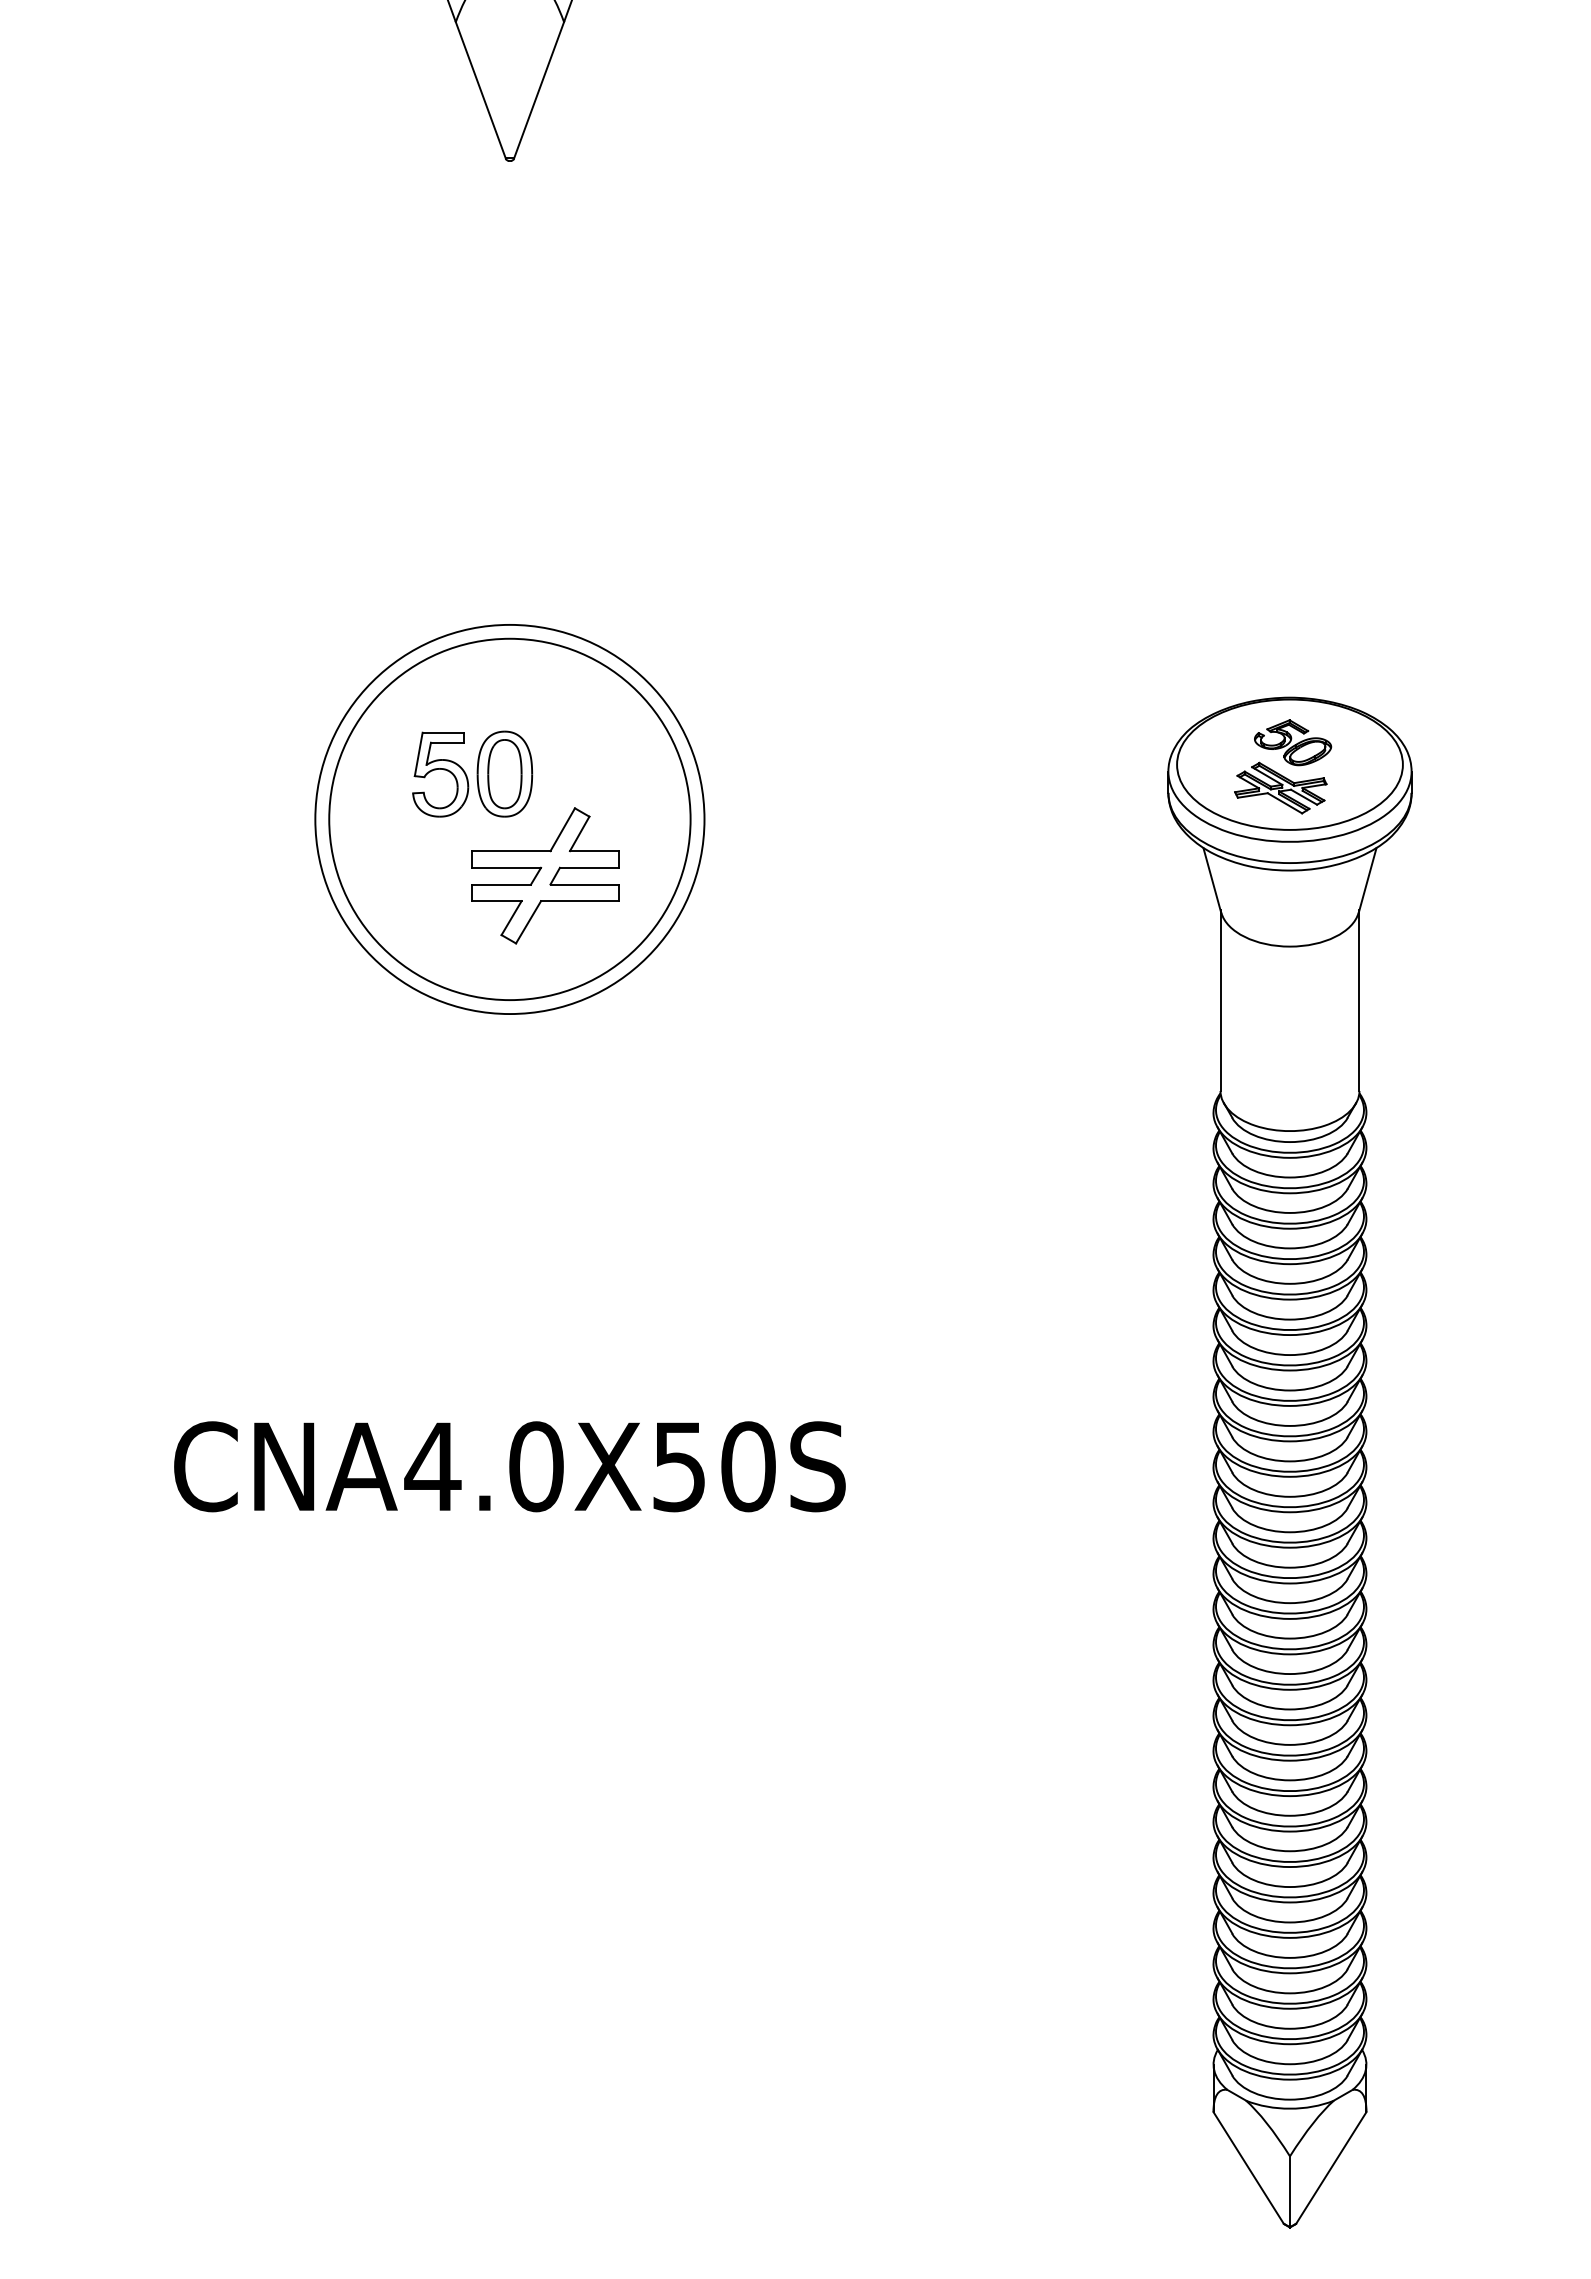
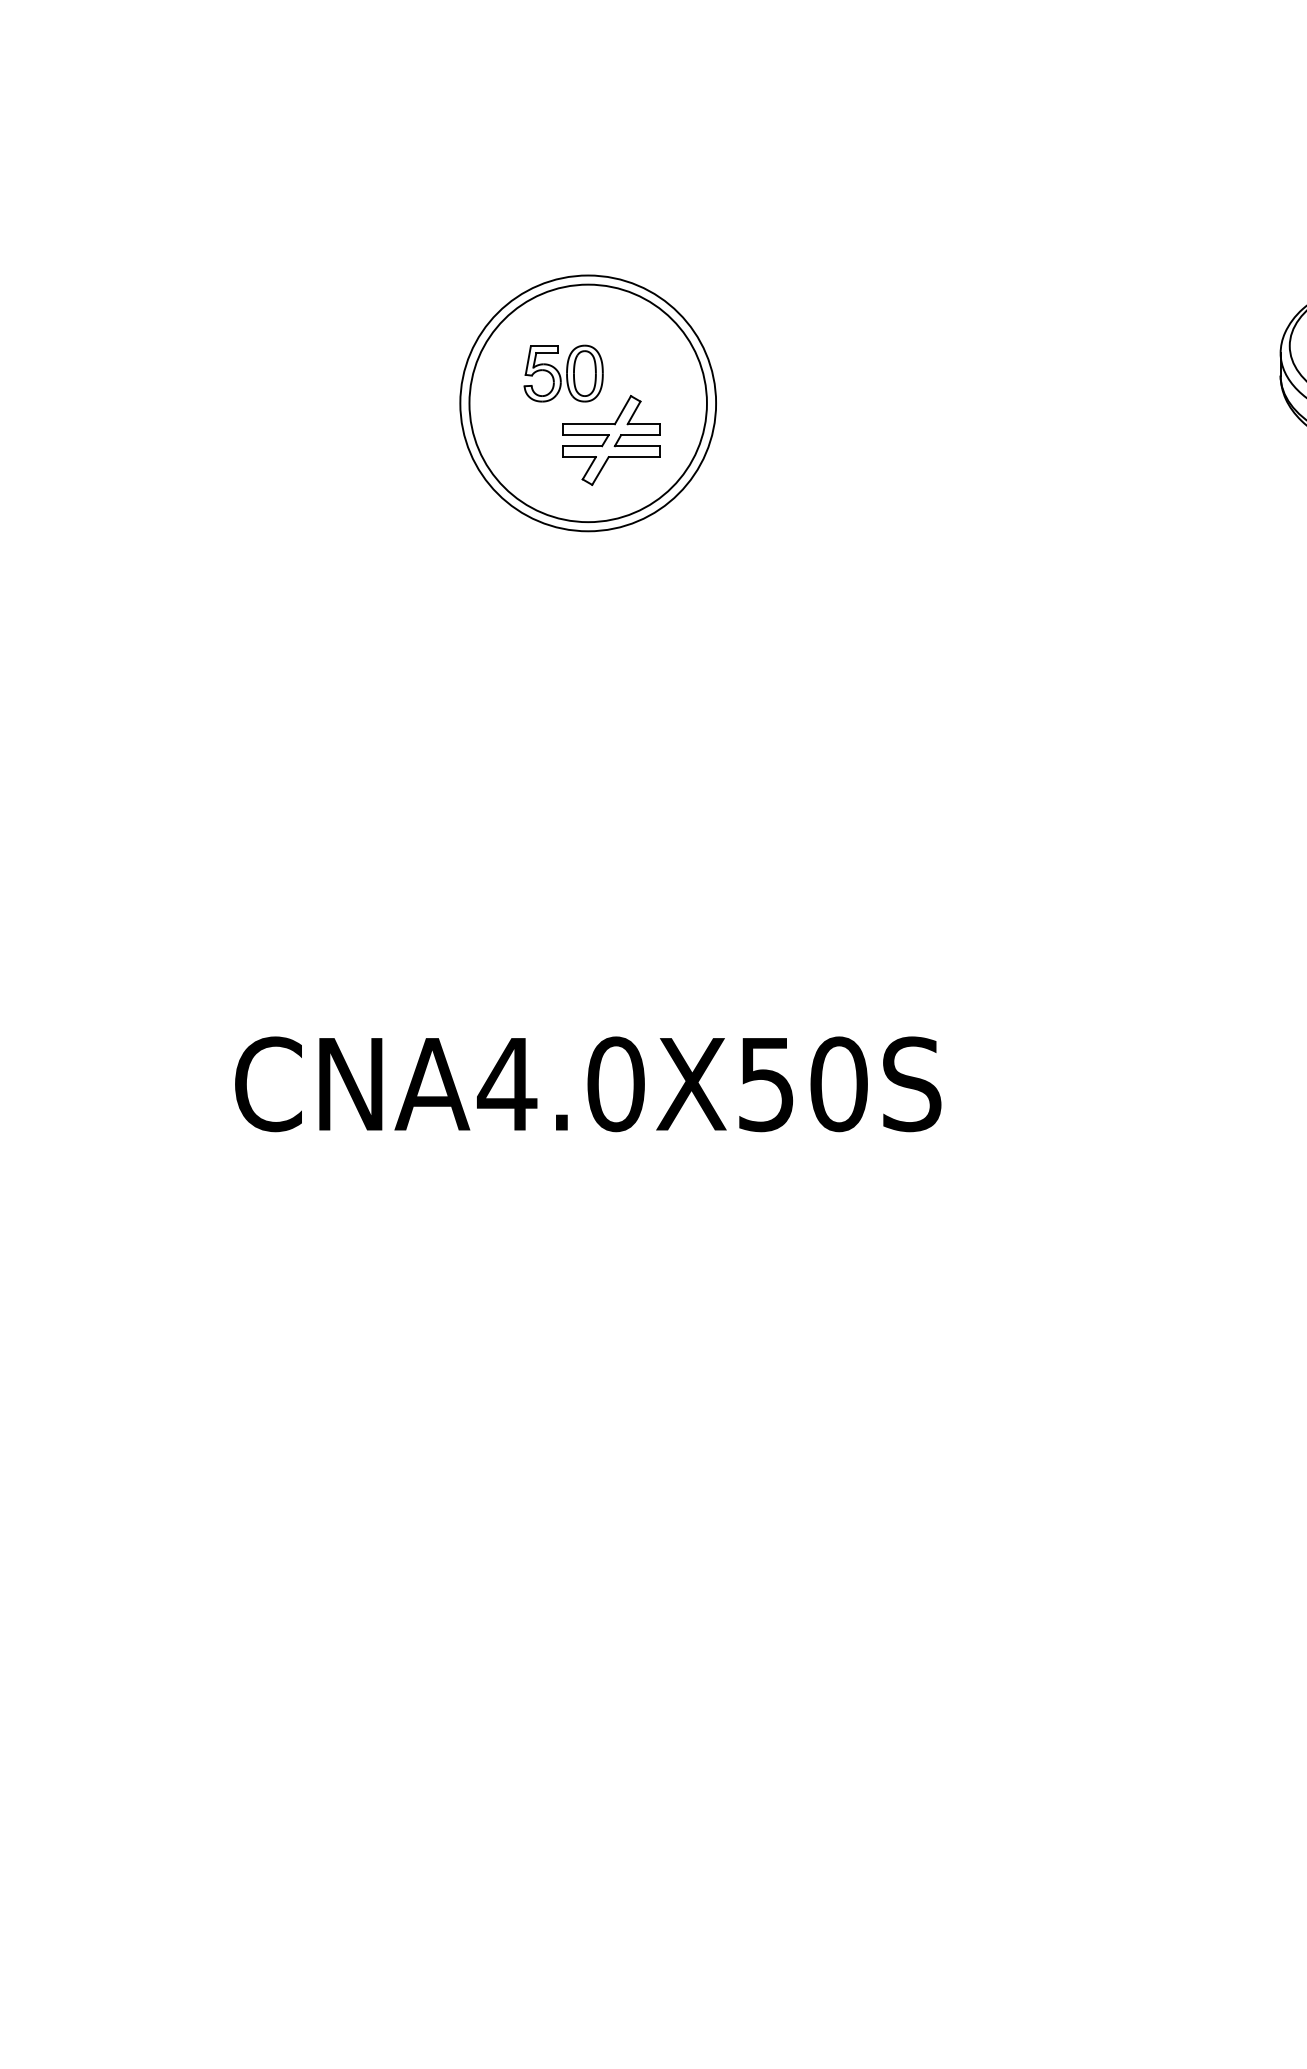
part: (509, 818) -> (587, 402), size x0.62

